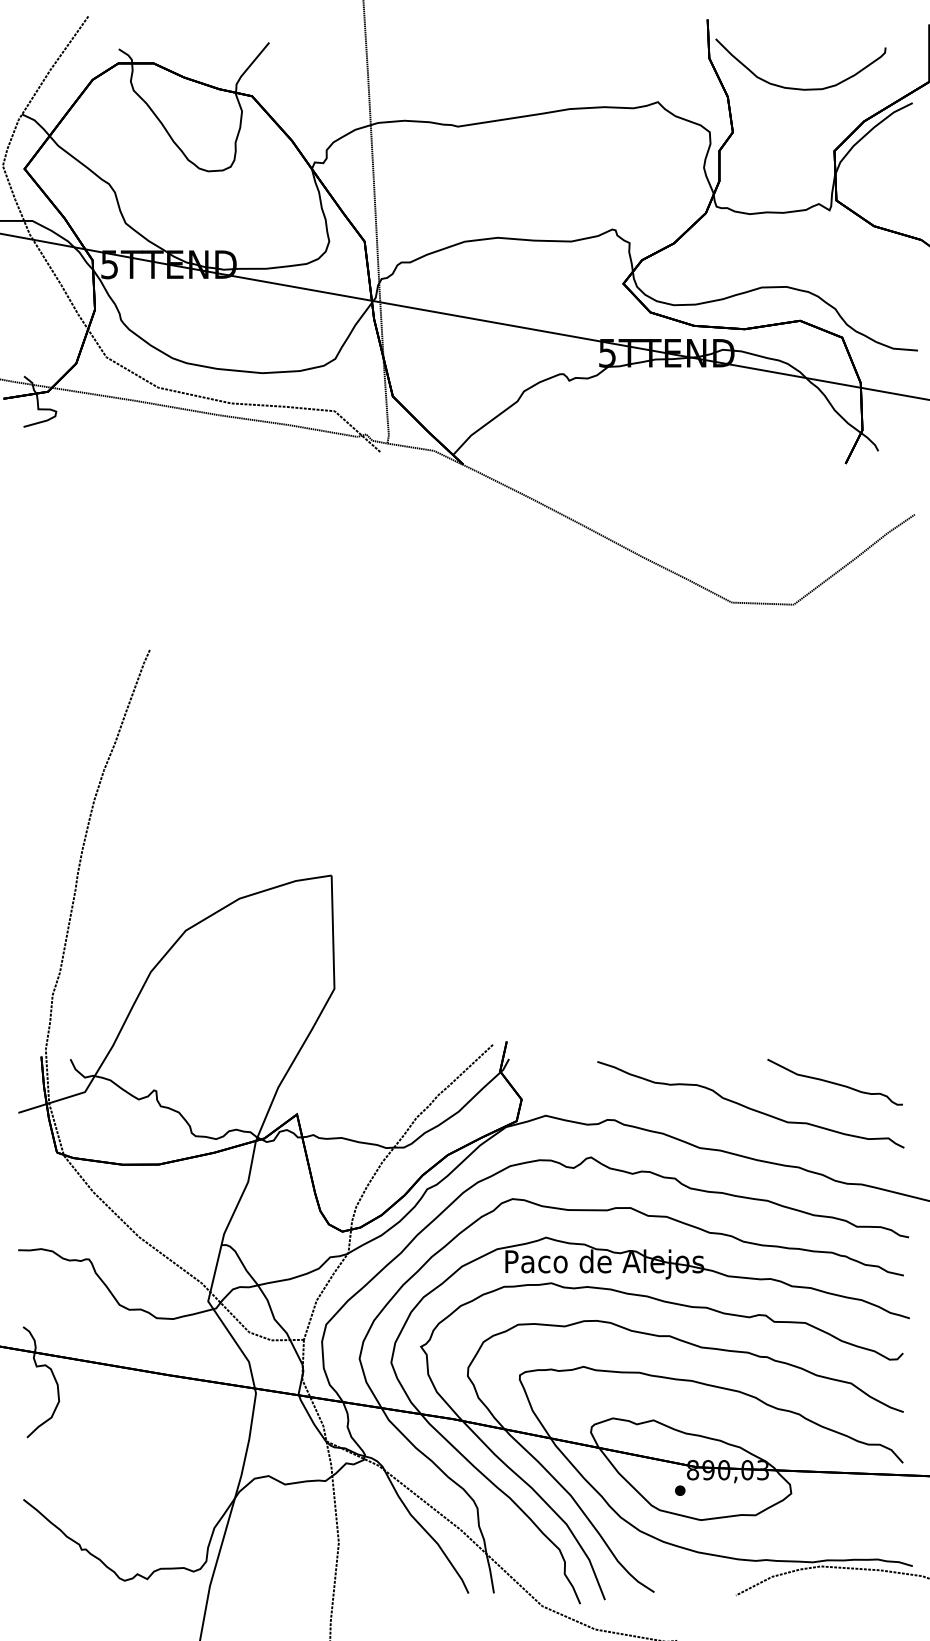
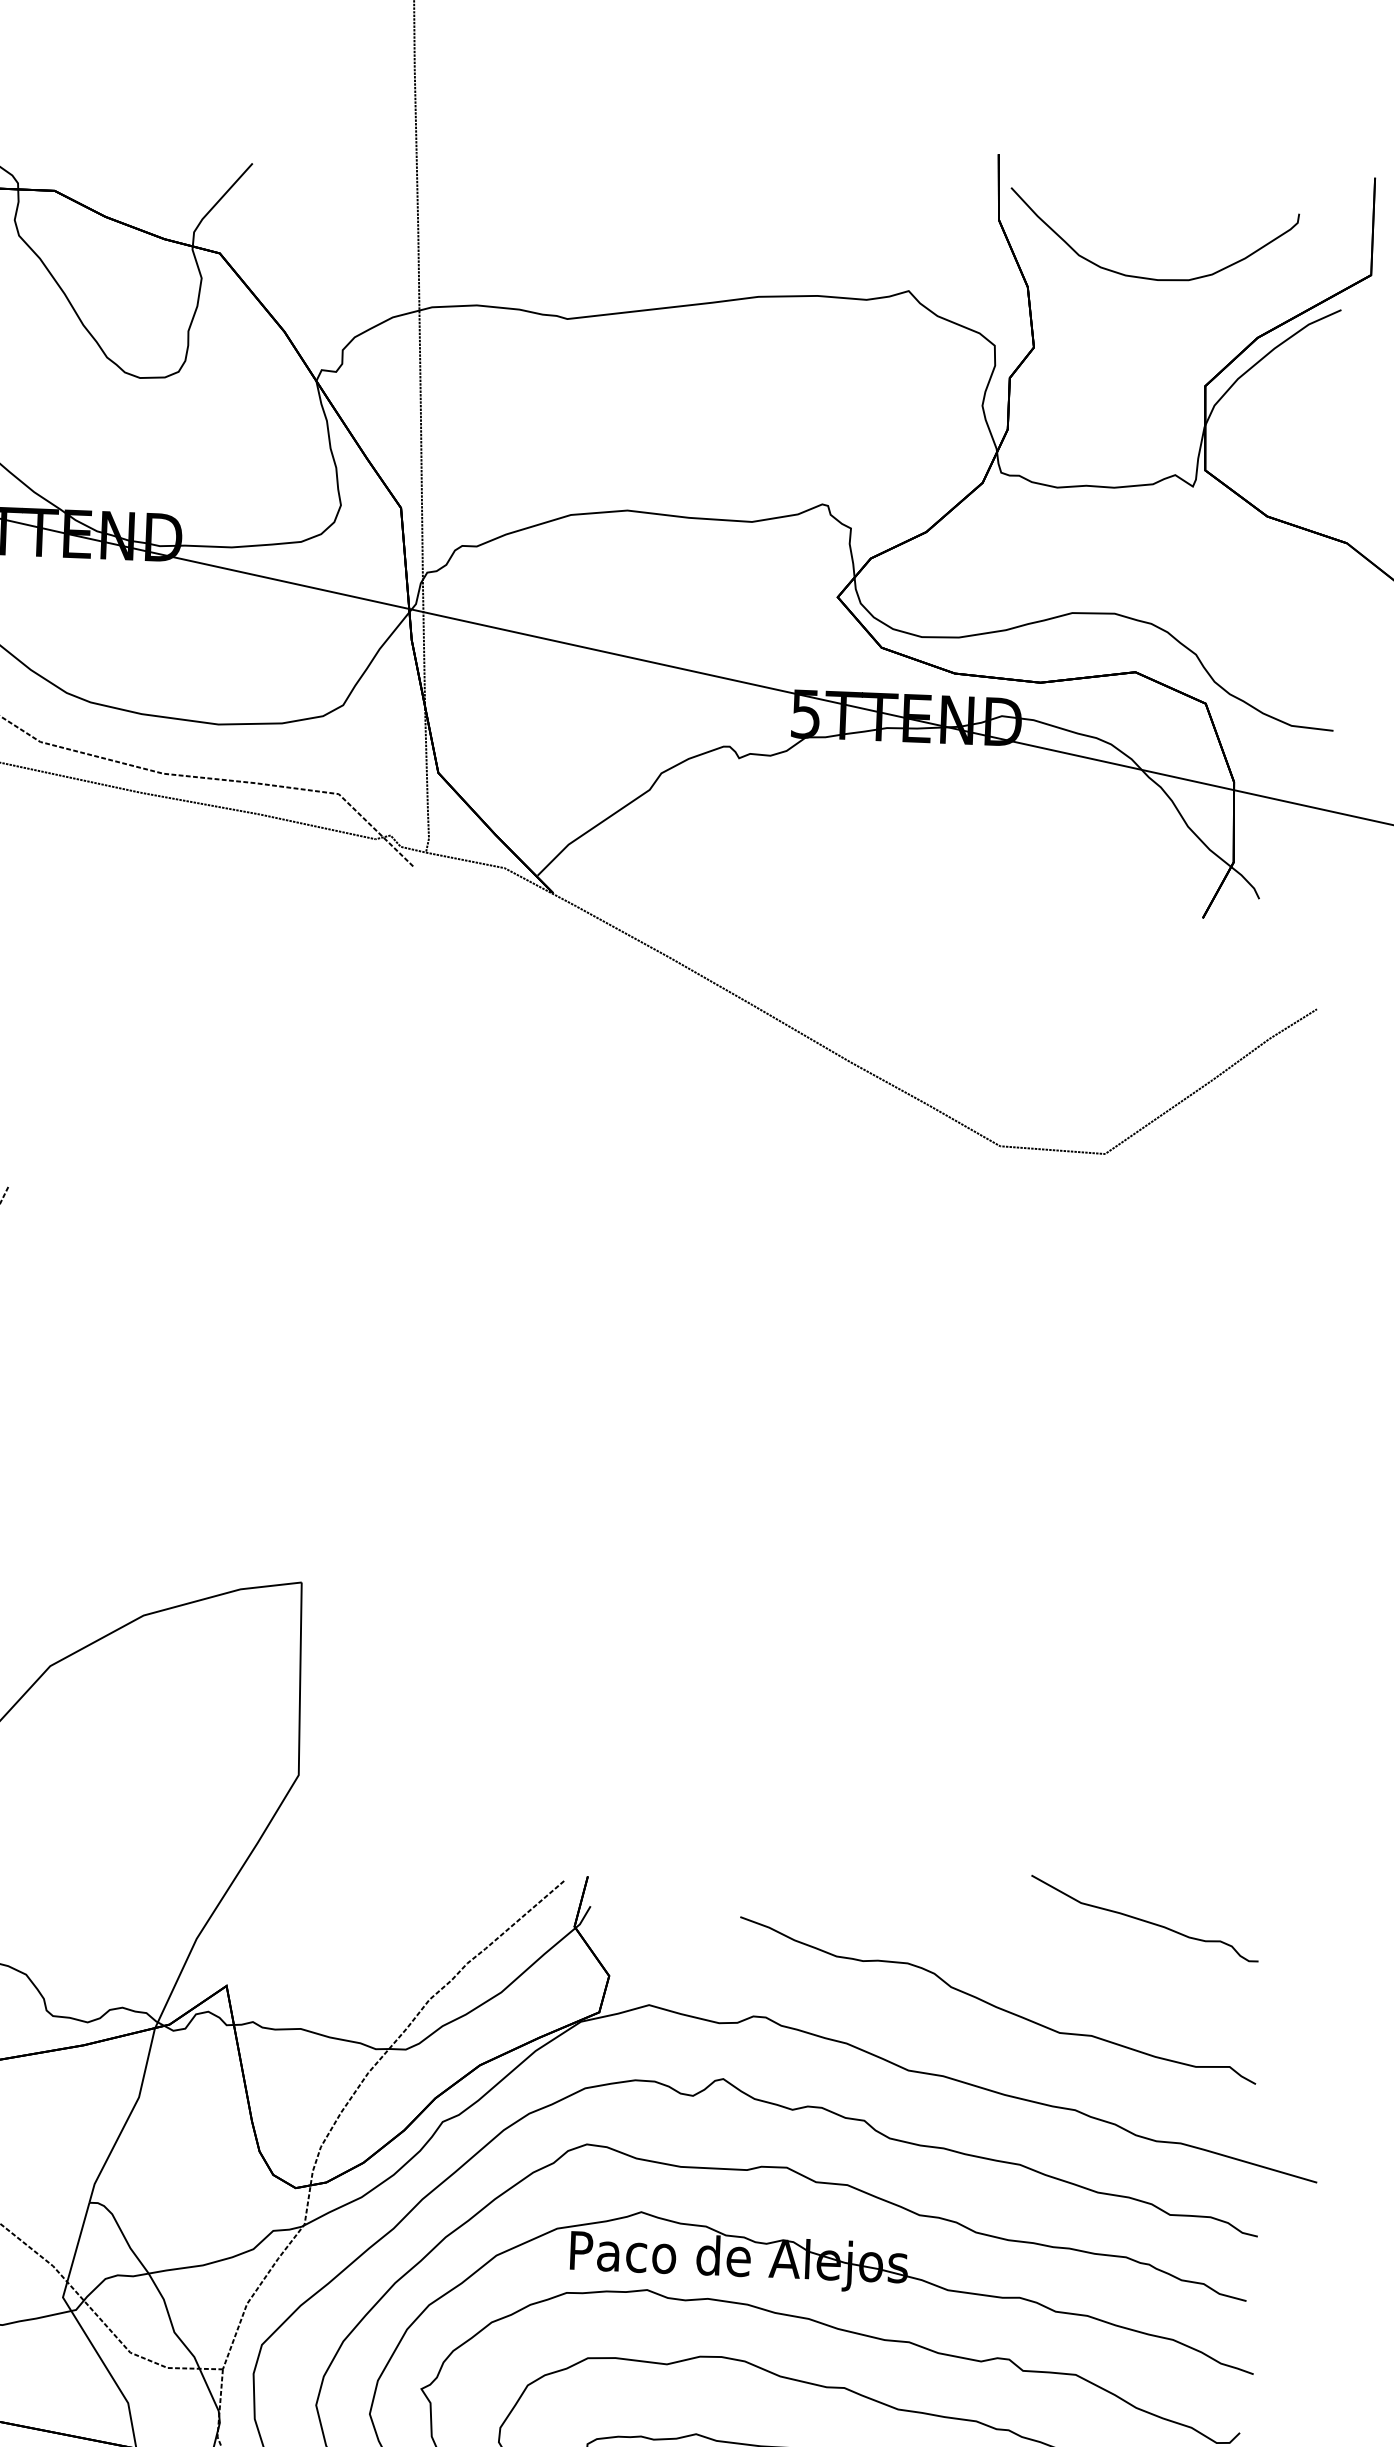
curve: (834, 1082) -> (1143, 1919), moved

